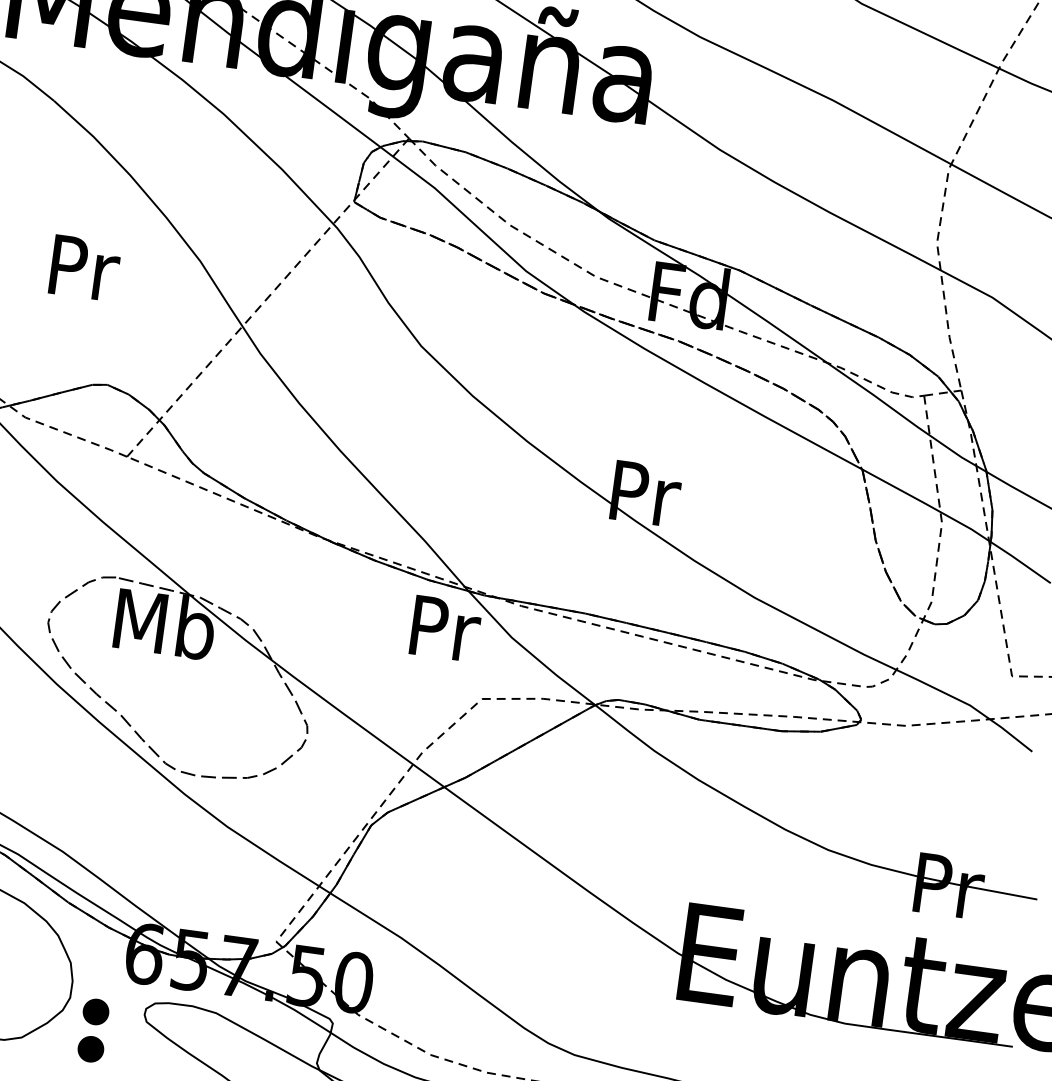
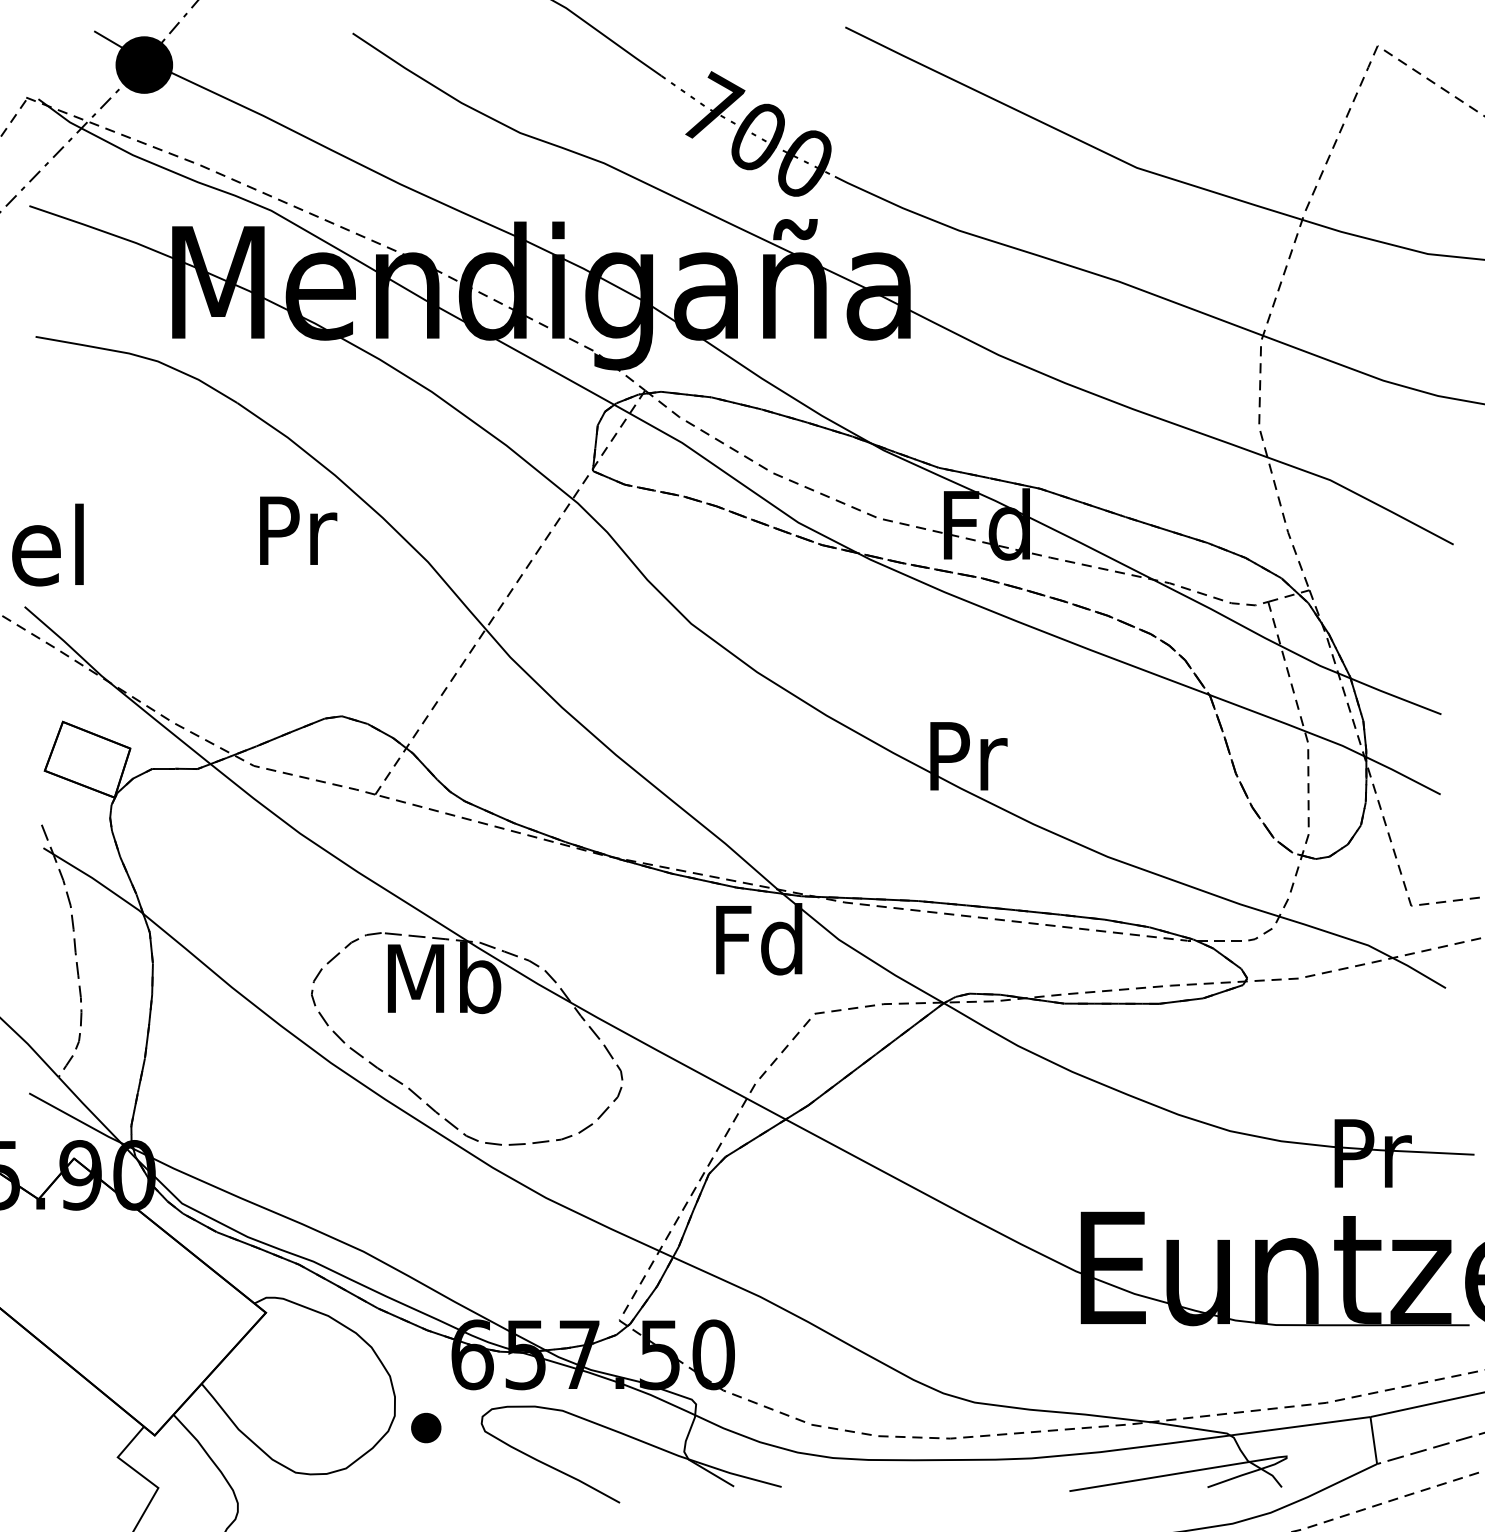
text: (85, 268) -> (298, 530), moved
text: (442, 628) -> (759, 939), Pr -> Fd
part: (91, 1048) -> (426, 1470), removed

